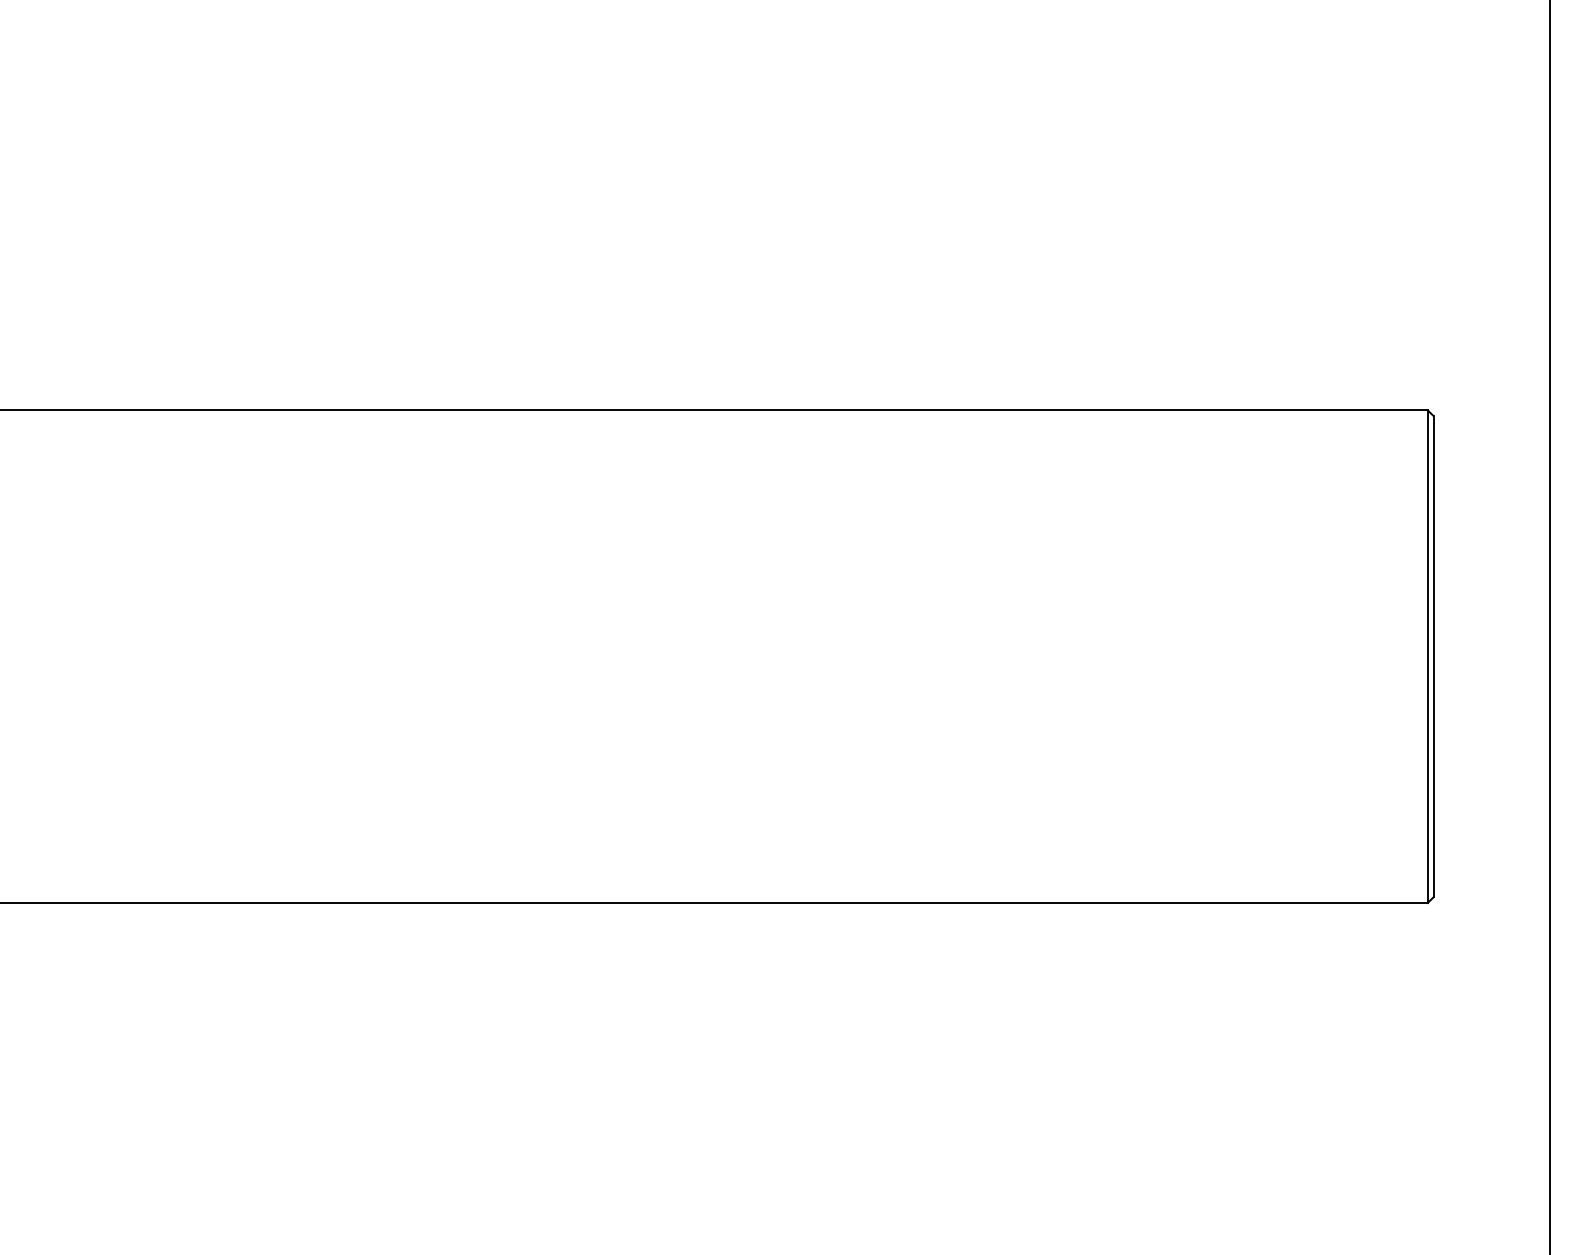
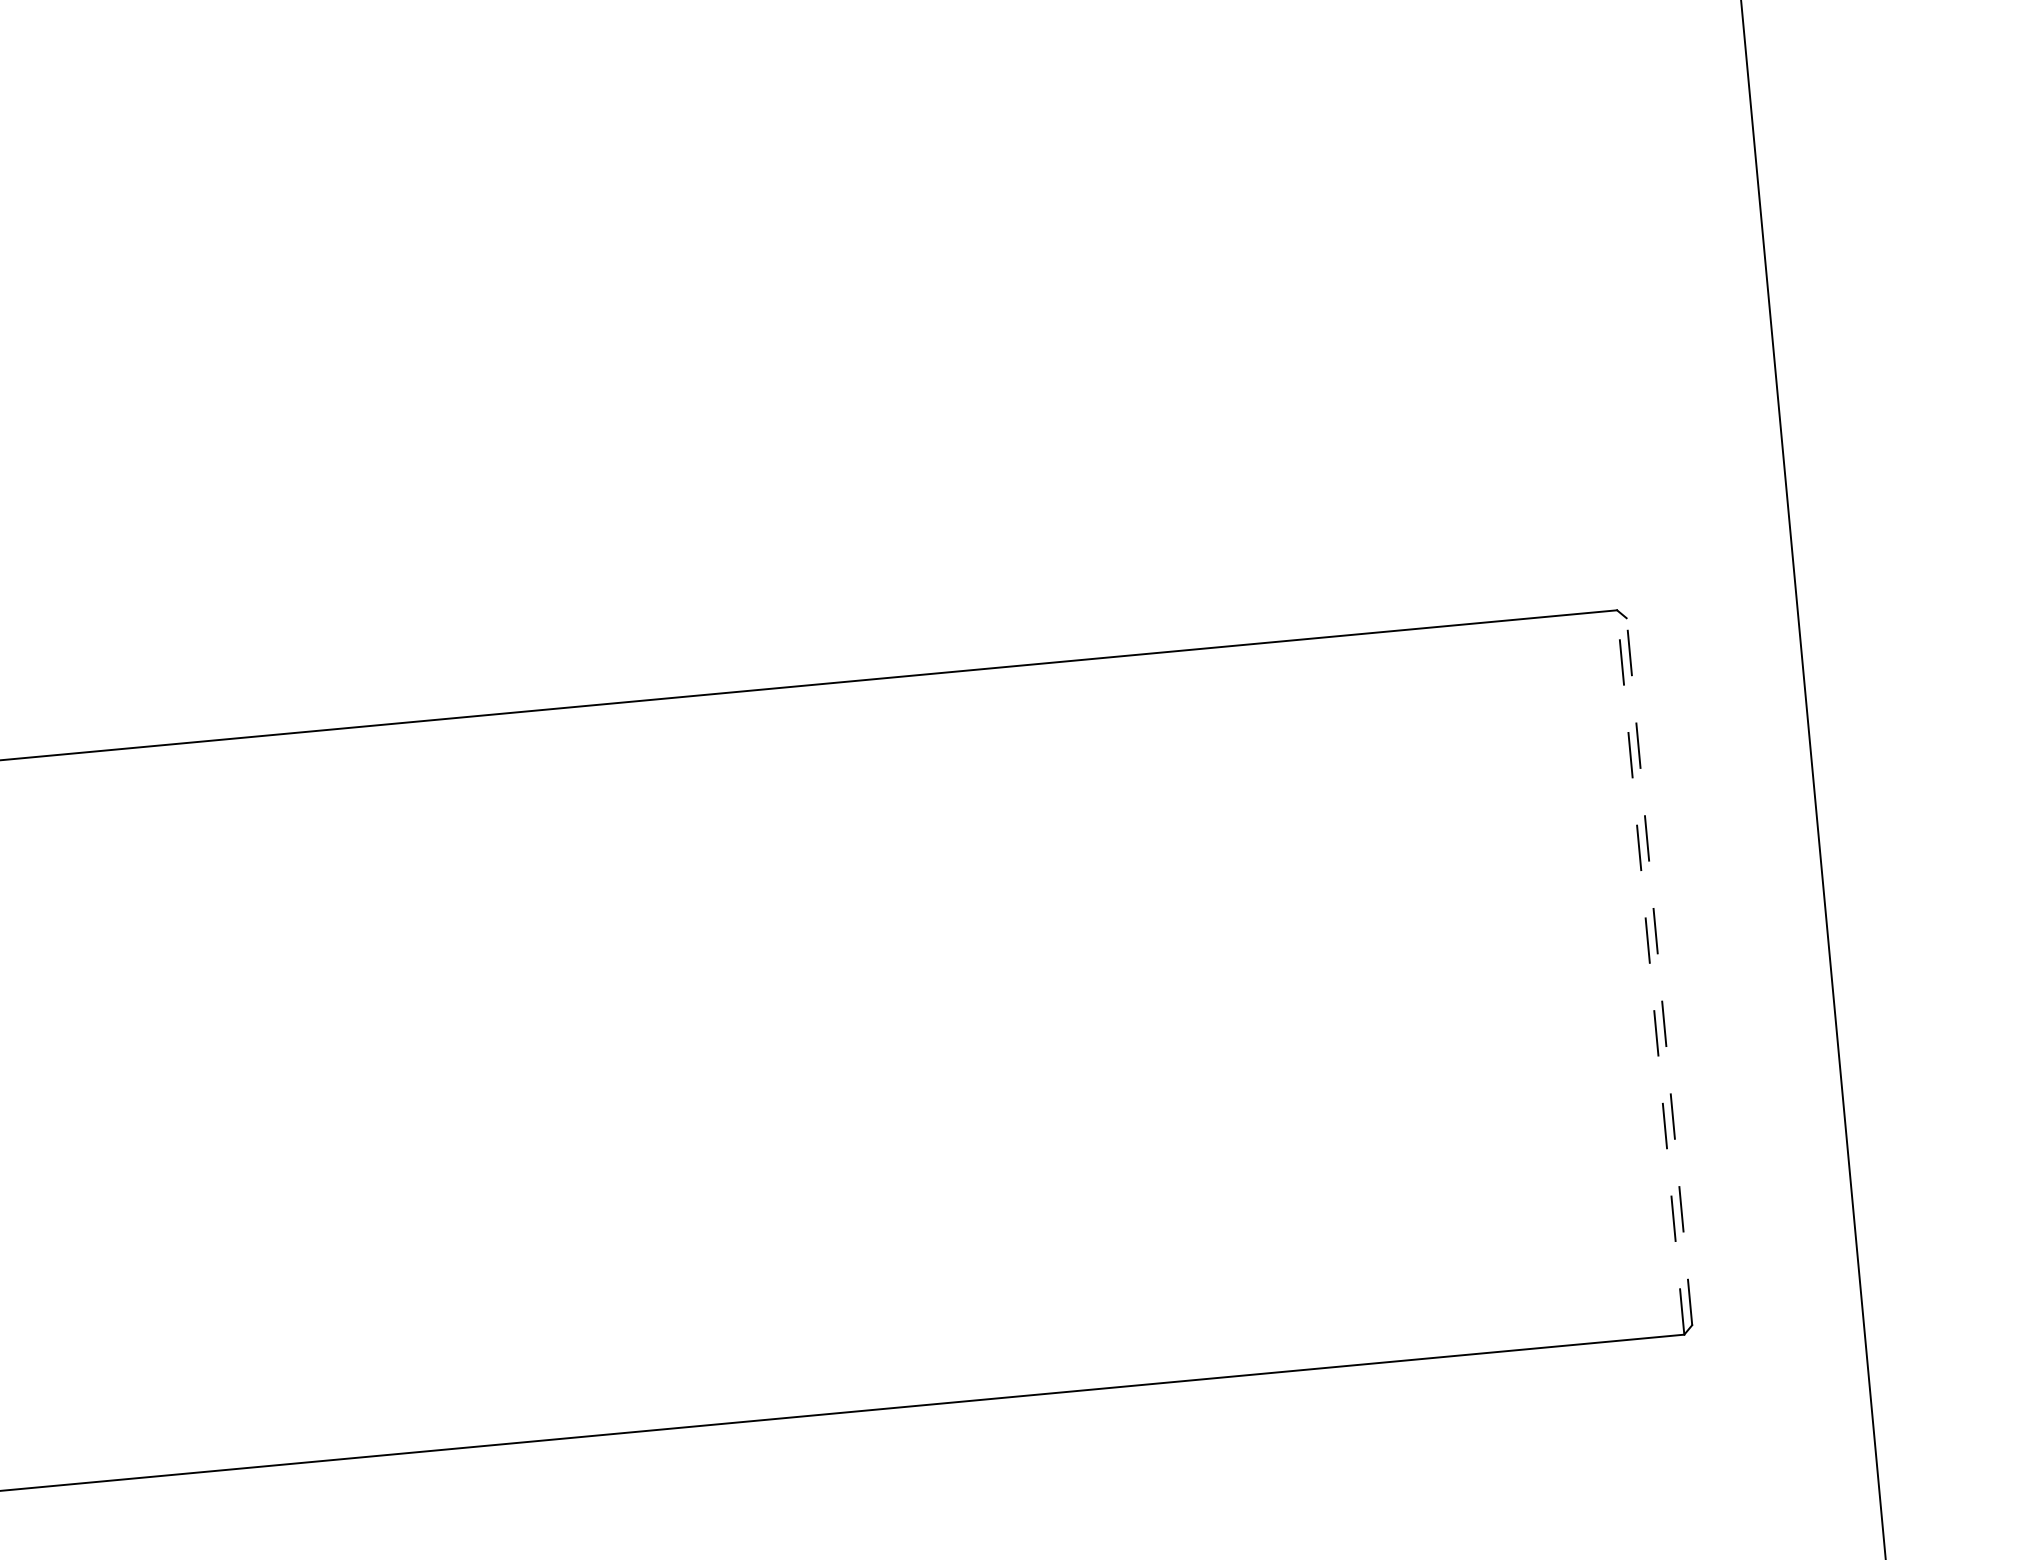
line: (1427, 656) -> (1650, 972), solid -> dashed
line: (1433, 656) -> (1659, 971), solid -> dashed

